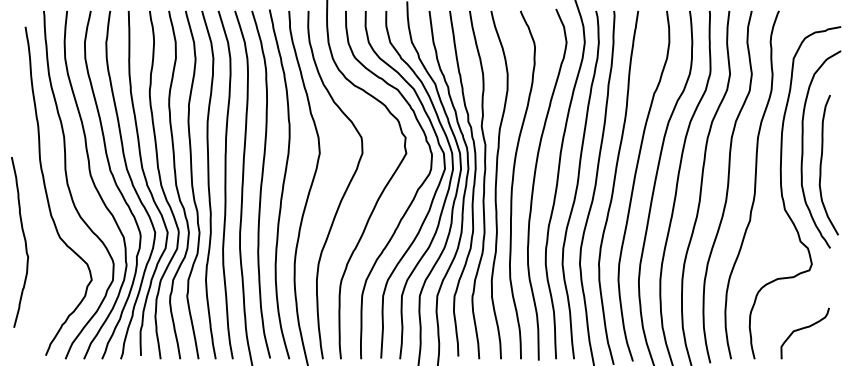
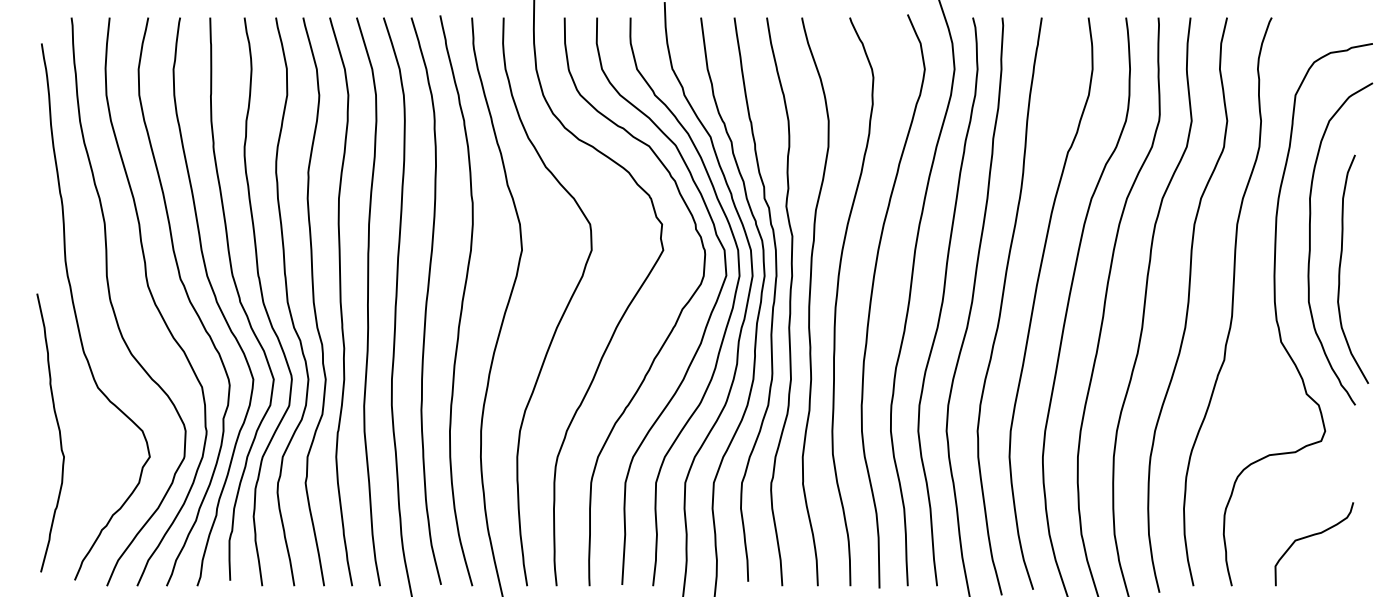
curve: (24, 242) -> (57, 433), moved

